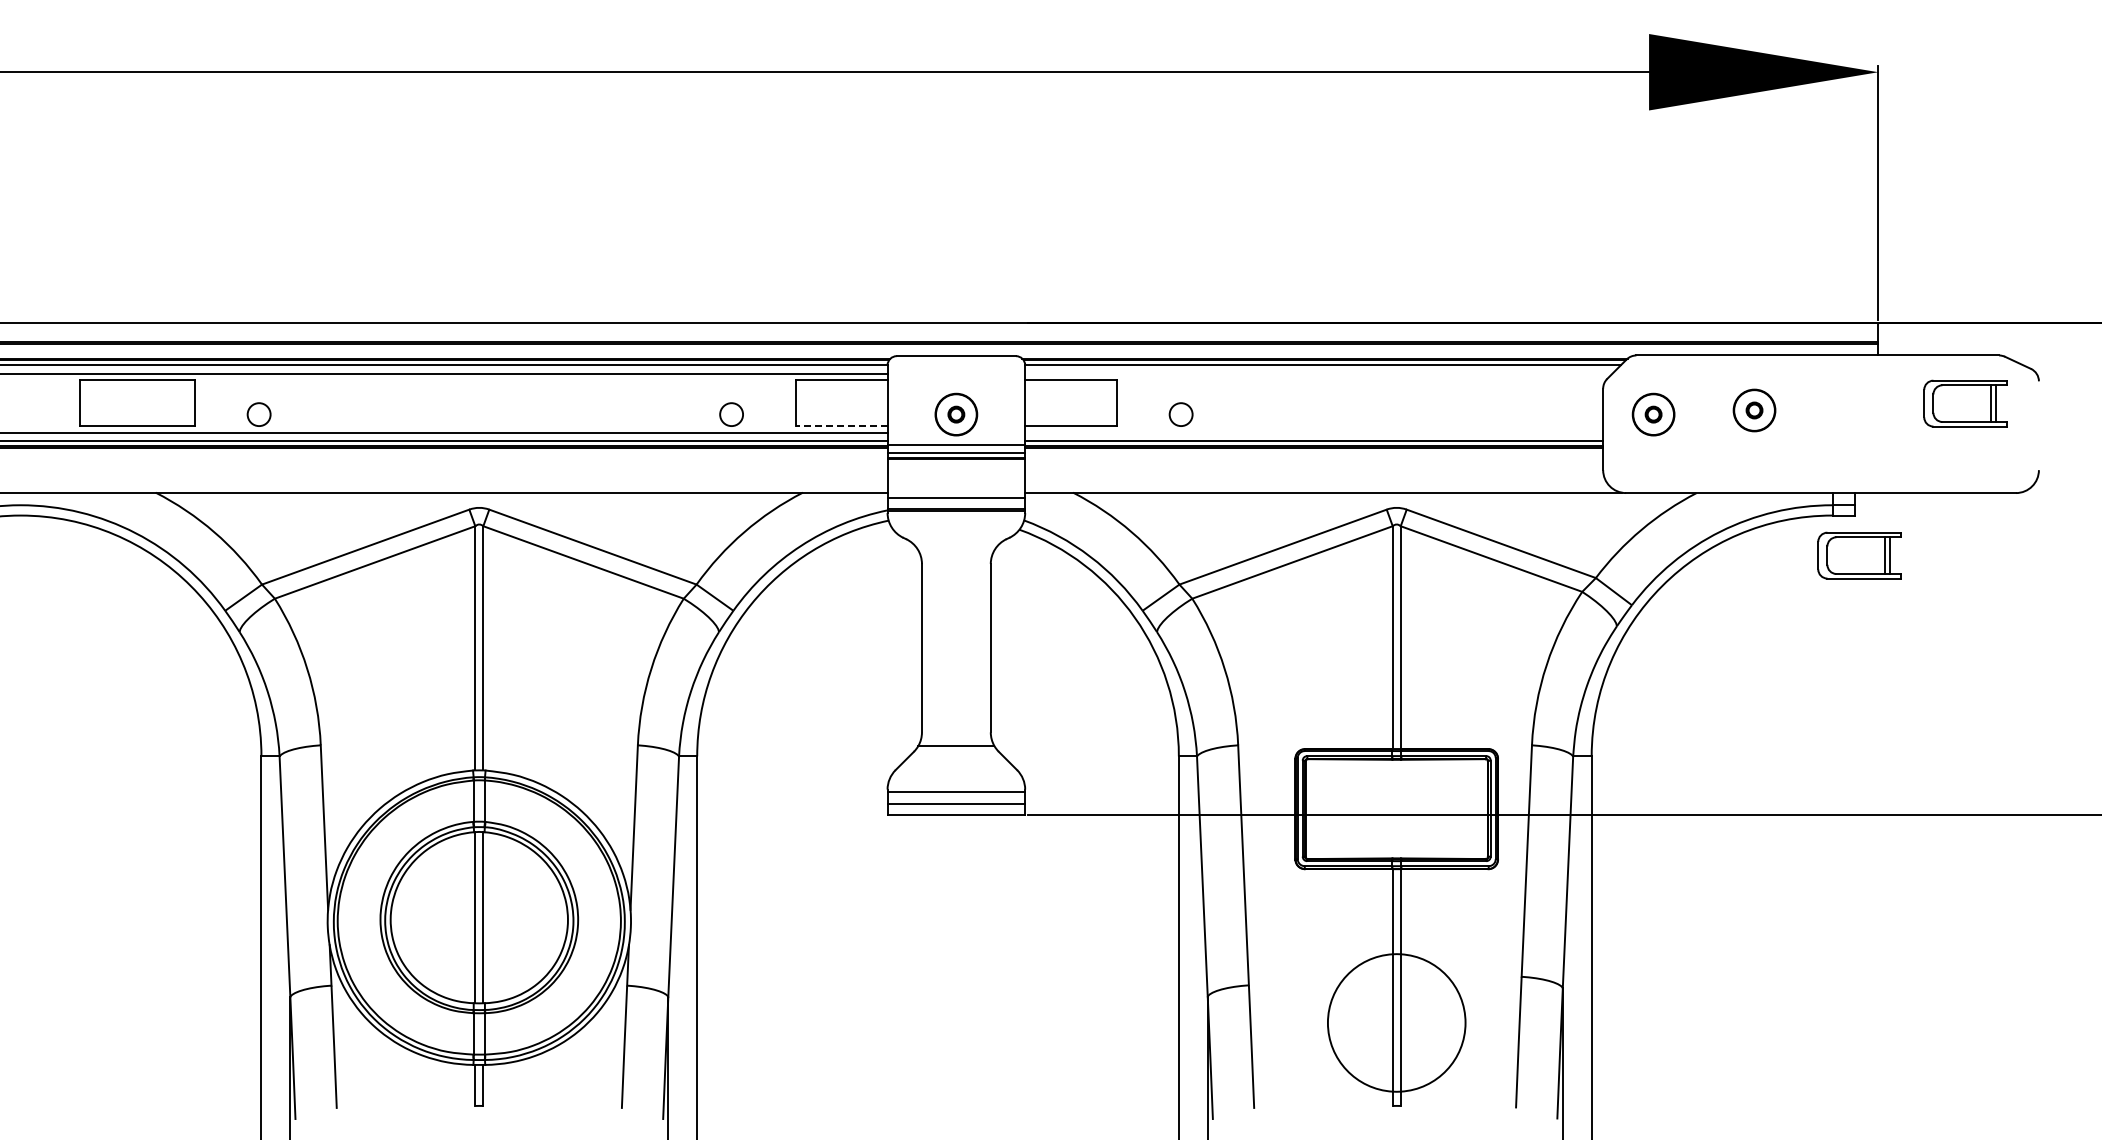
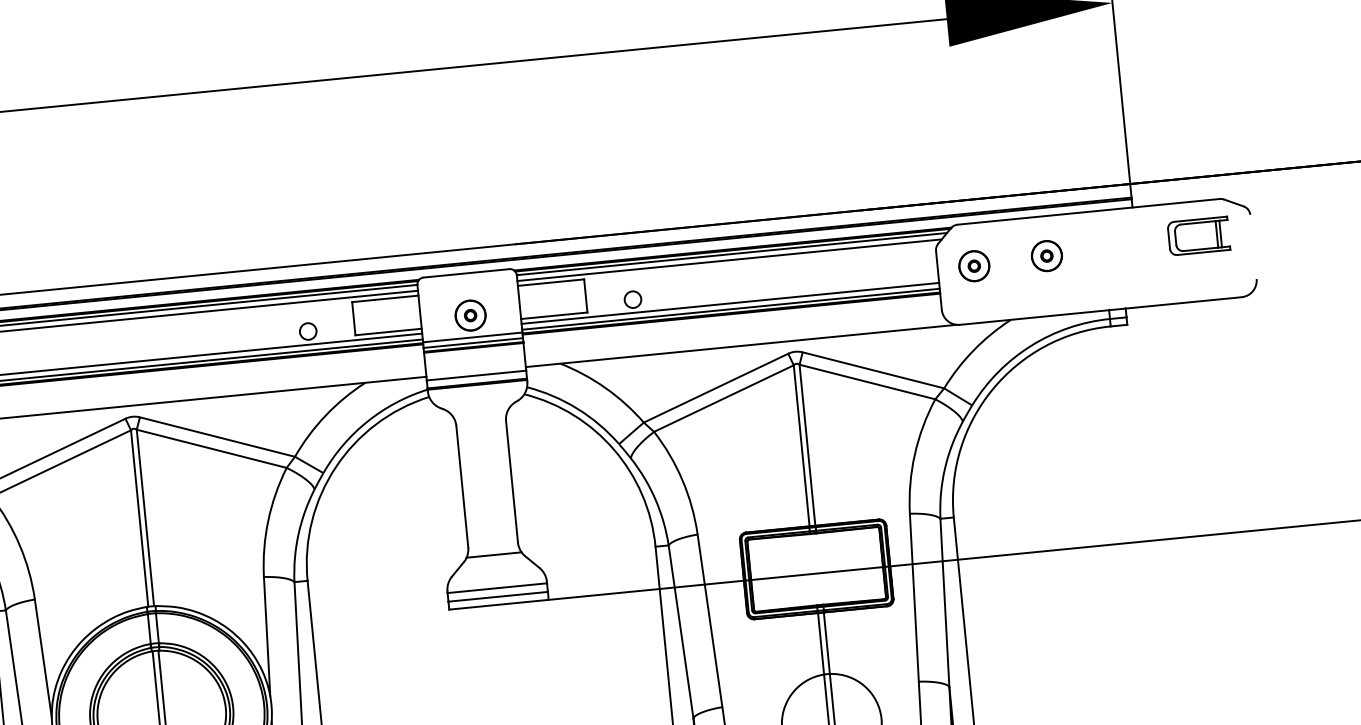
line: (1318, 373) -> (729, 260), added
line: (841, 426) -> (388, 332), dashed -> solid
line: (1314, 432) -> (730, 303), added
part: (1859, 555) -> (1133, 353), removed

